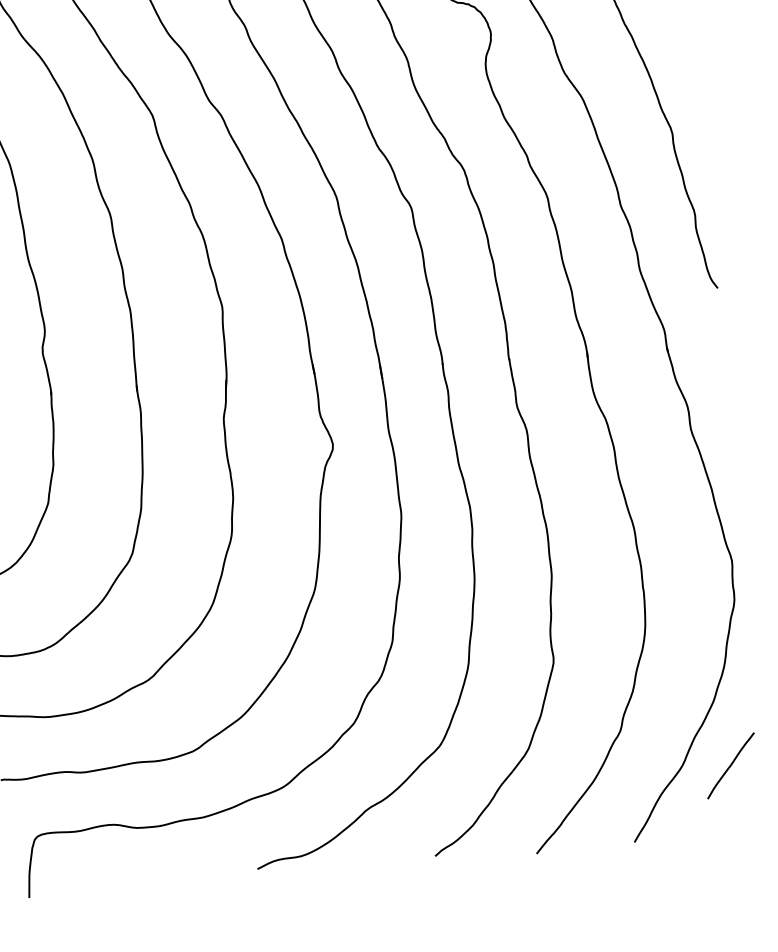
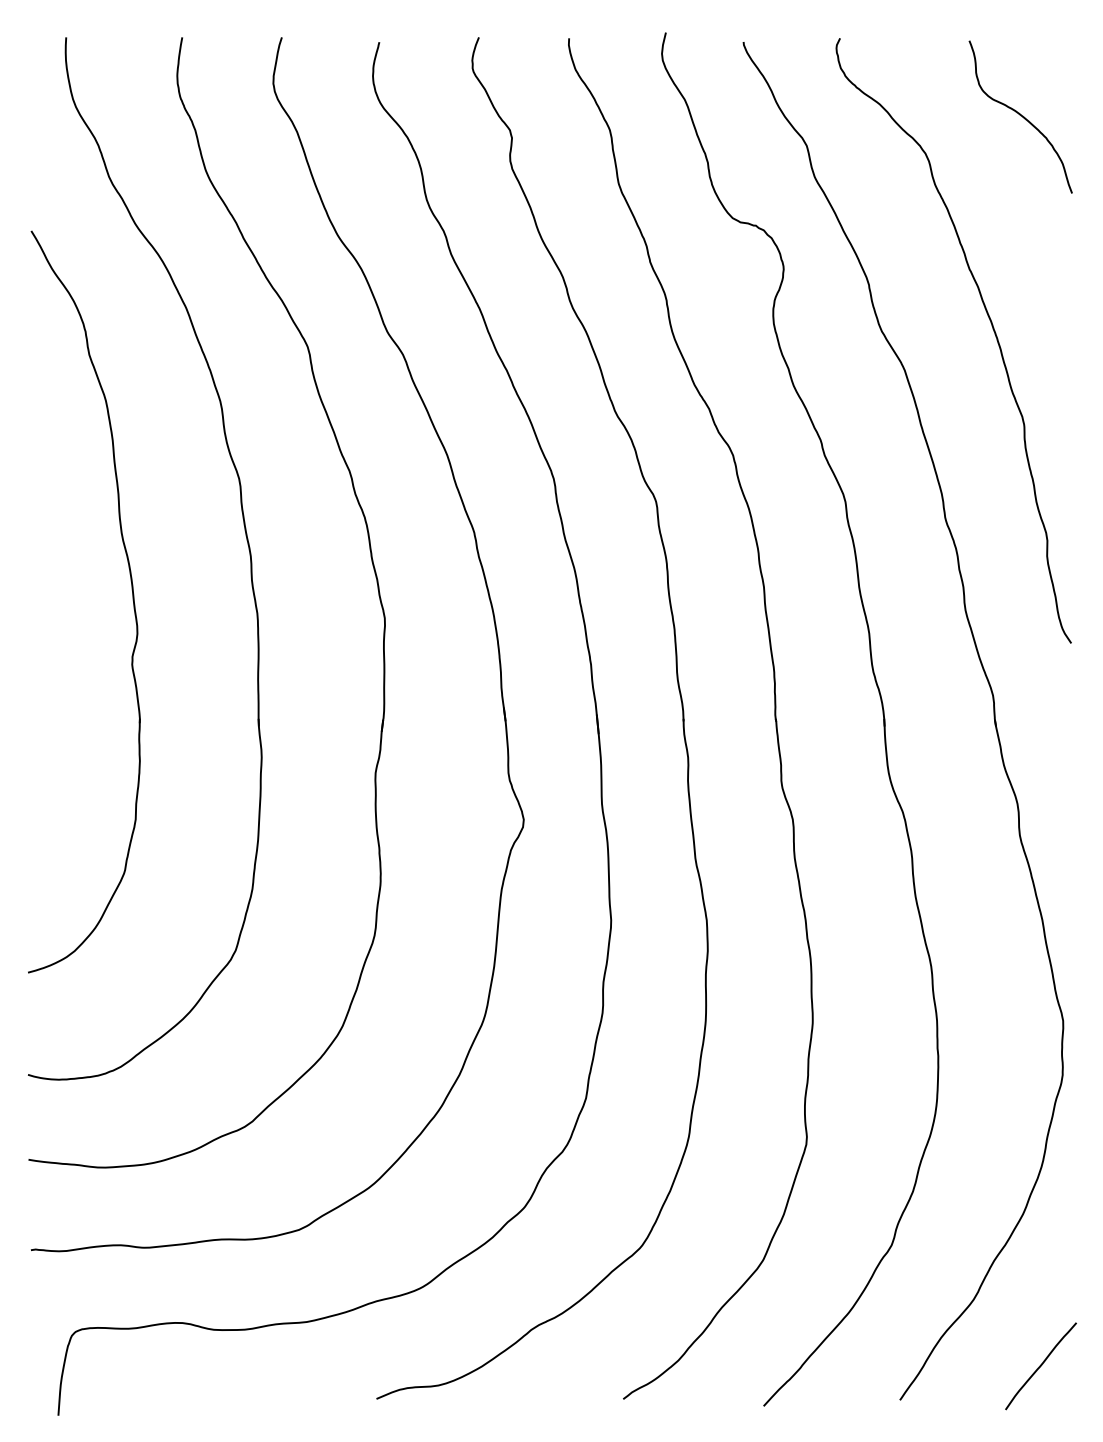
curve: (730, 766) -> (1040, 1366), moved

